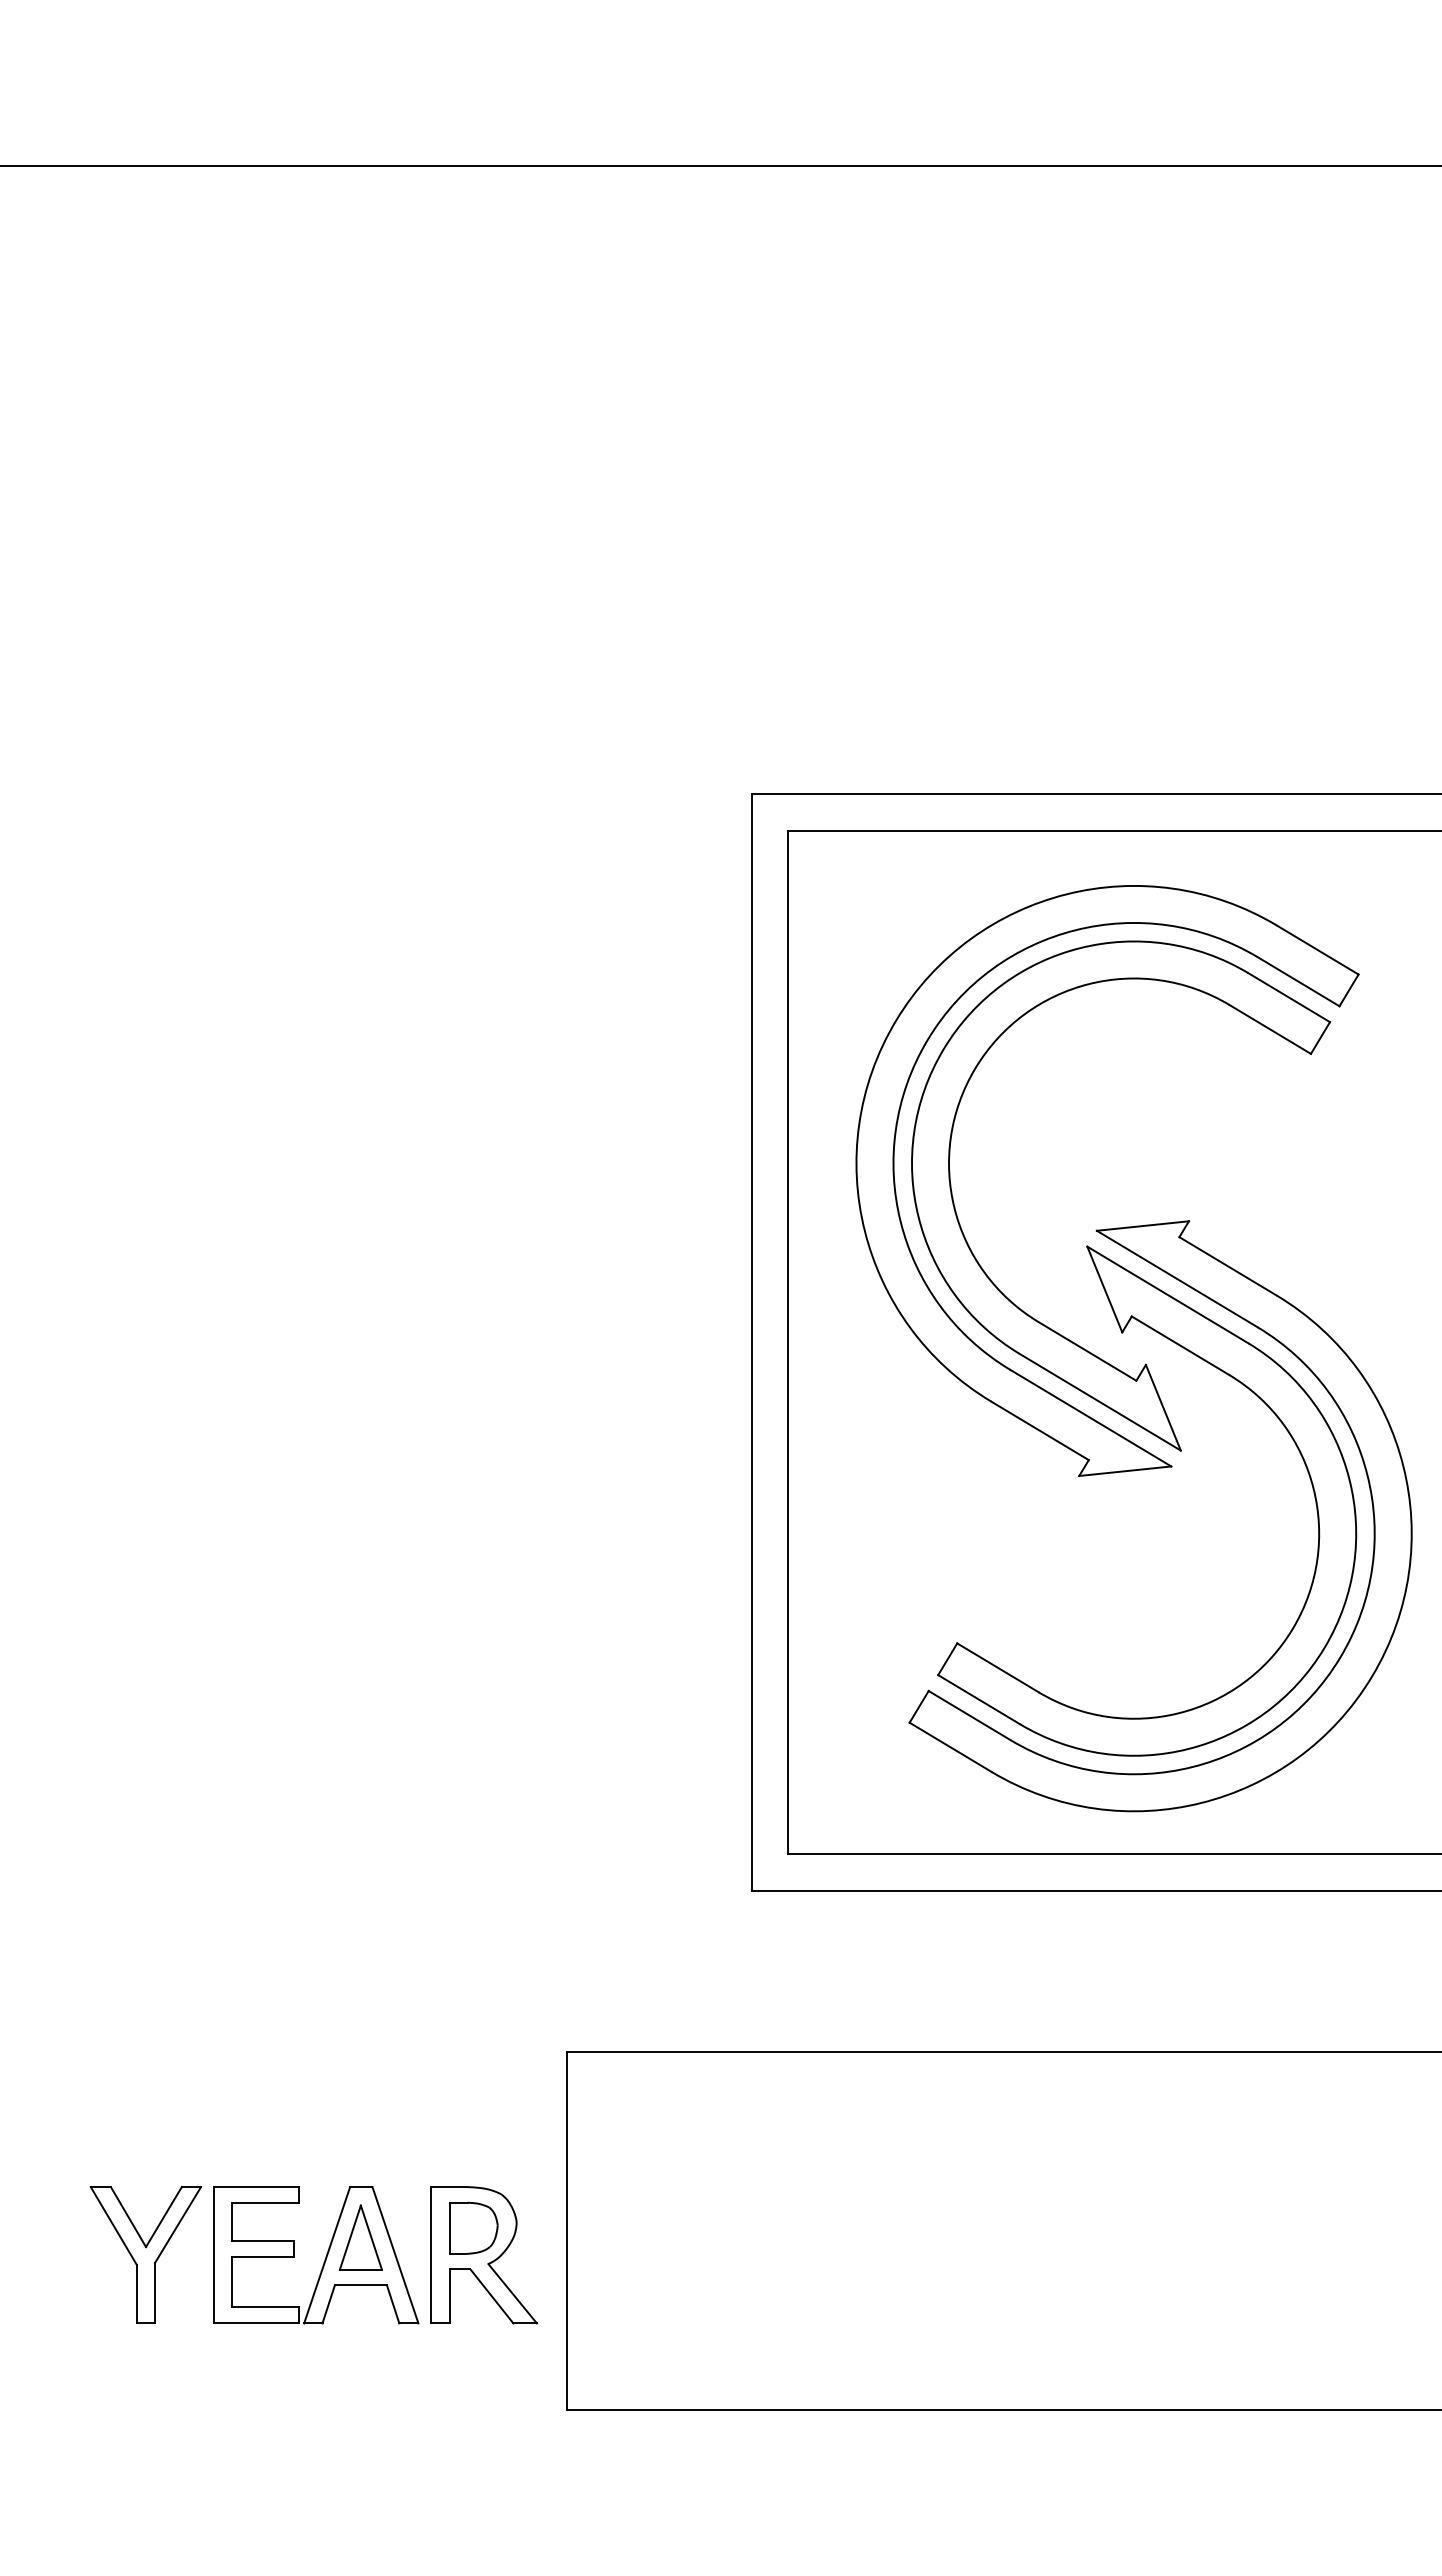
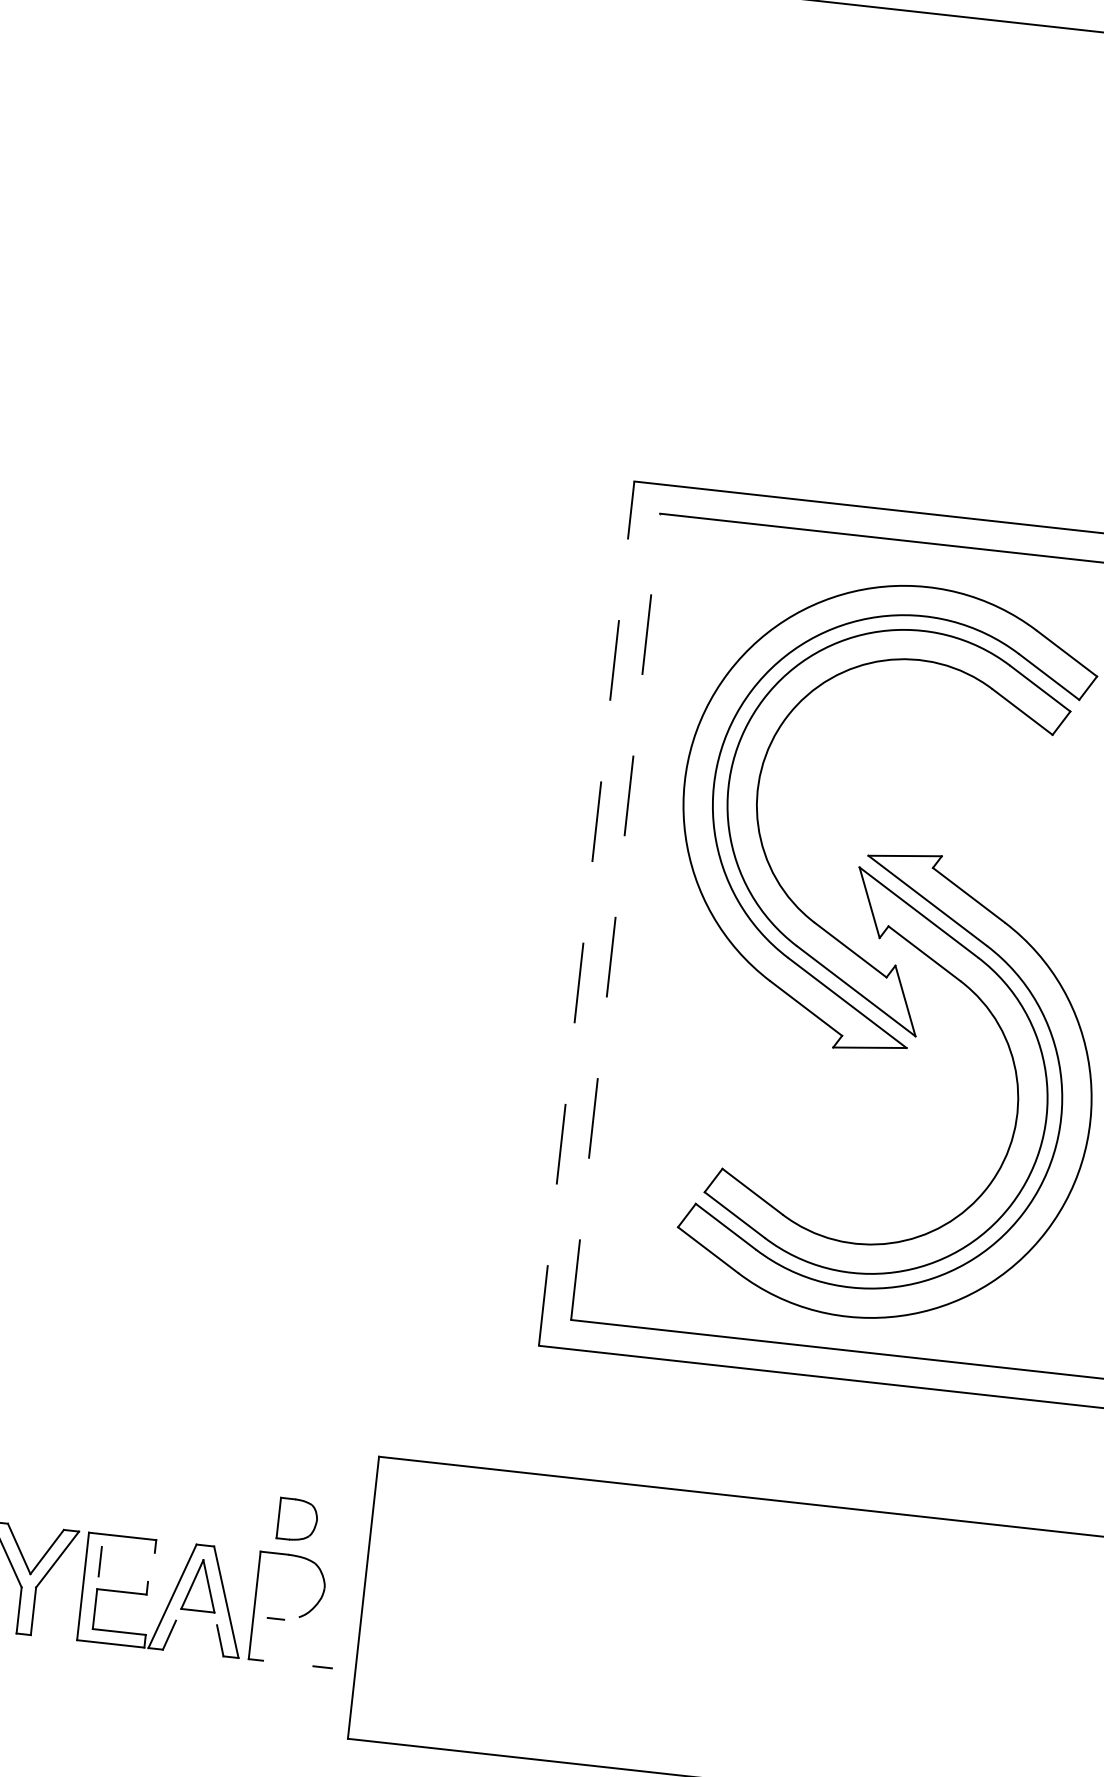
line: (751, 1341) -> (586, 912), solid -> dashed
line: (788, 1341) -> (615, 916), solid -> dashed
line: (264, 2203) -> (127, 1550), removed
part: (473, 2227) -> (297, 1519), moved
line: (262, 2240) -> (122, 1579), removed
line: (360, 2285) -> (196, 1623), removed
line: (512, 2293) -> (315, 1642), removed
line: (449, 2296) -> (265, 1639), removed
line: (491, 2296) -> (298, 1643), removed

